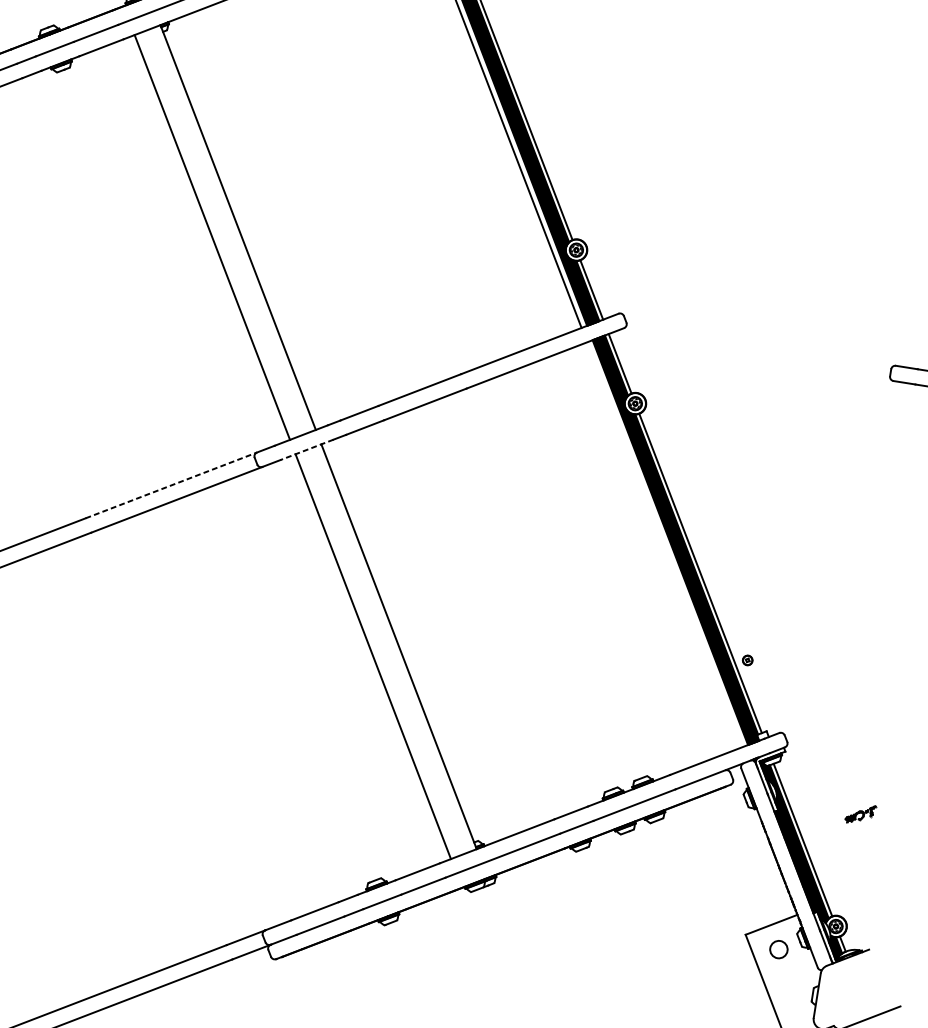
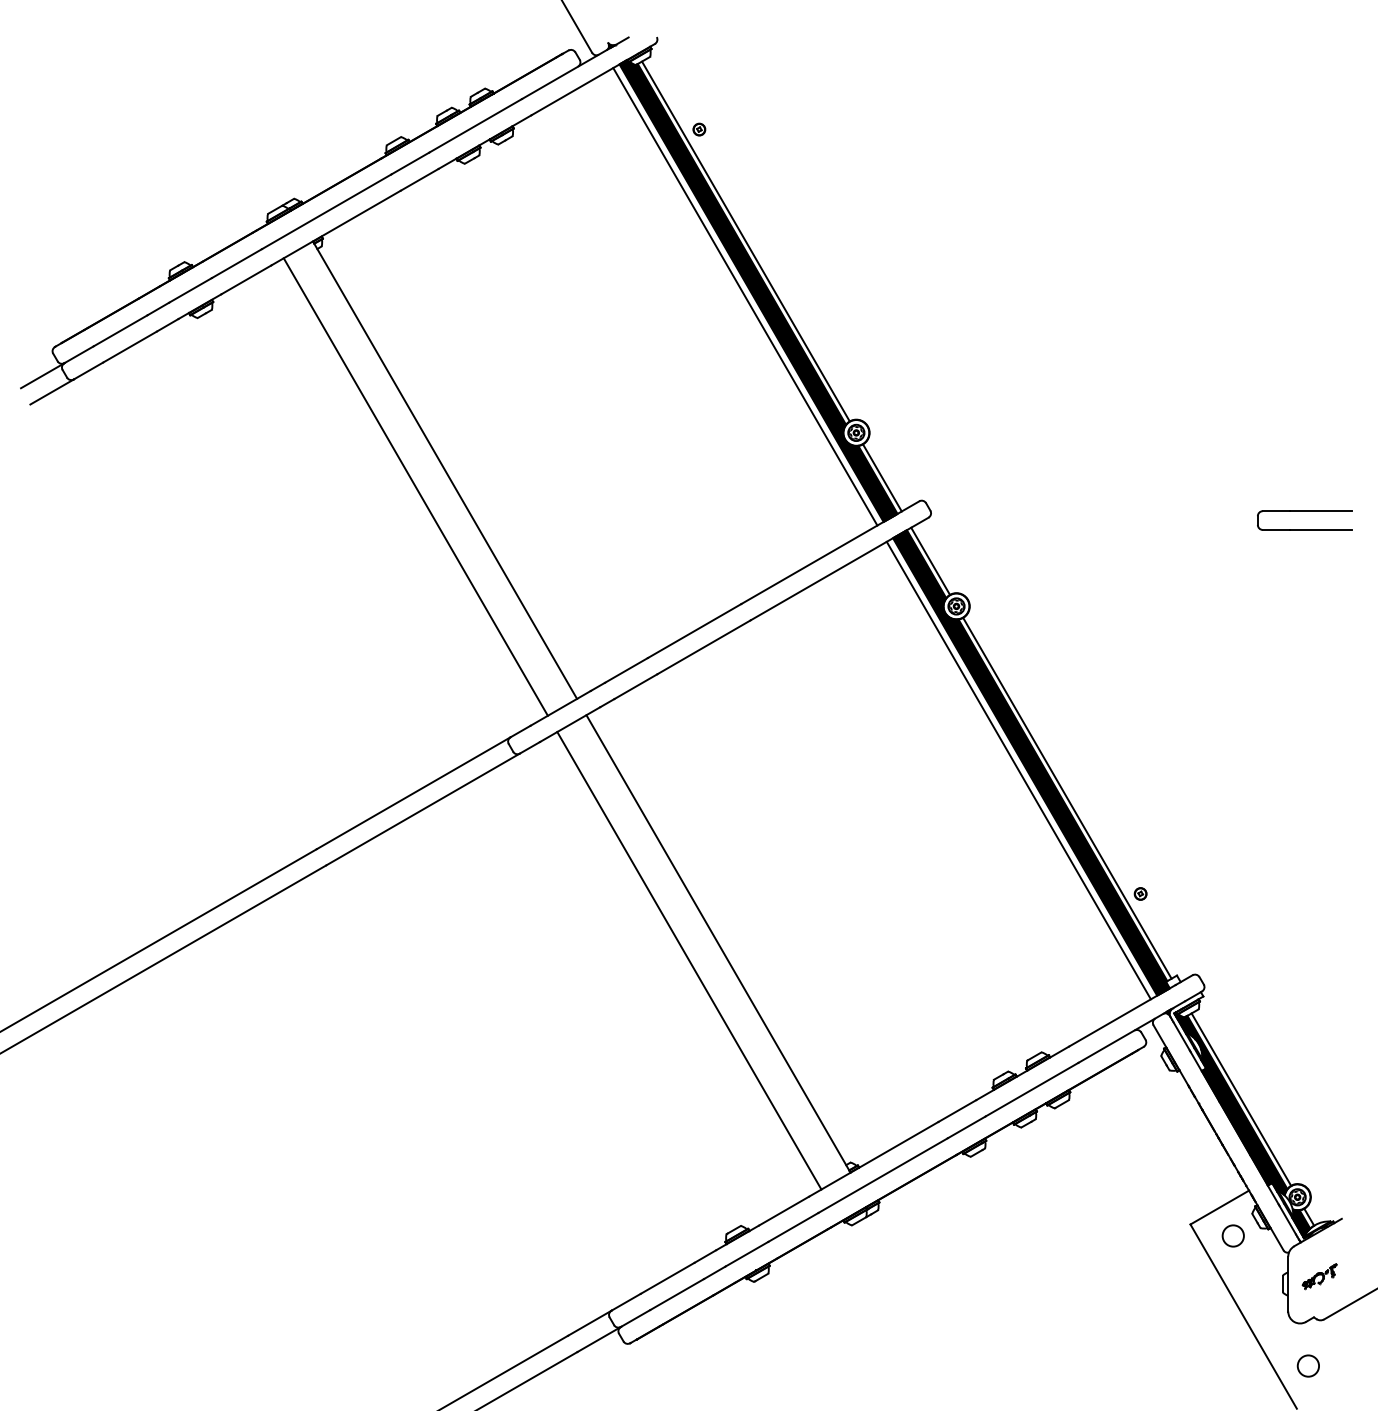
line: (307, 449) -> (570, 724), dashed -> solid
line: (171, 485) -> (413, 793), dashed -> solid
line: (664, 544) -> (1018, 770), added
part: (860, 814) -> (1319, 1276), moved

